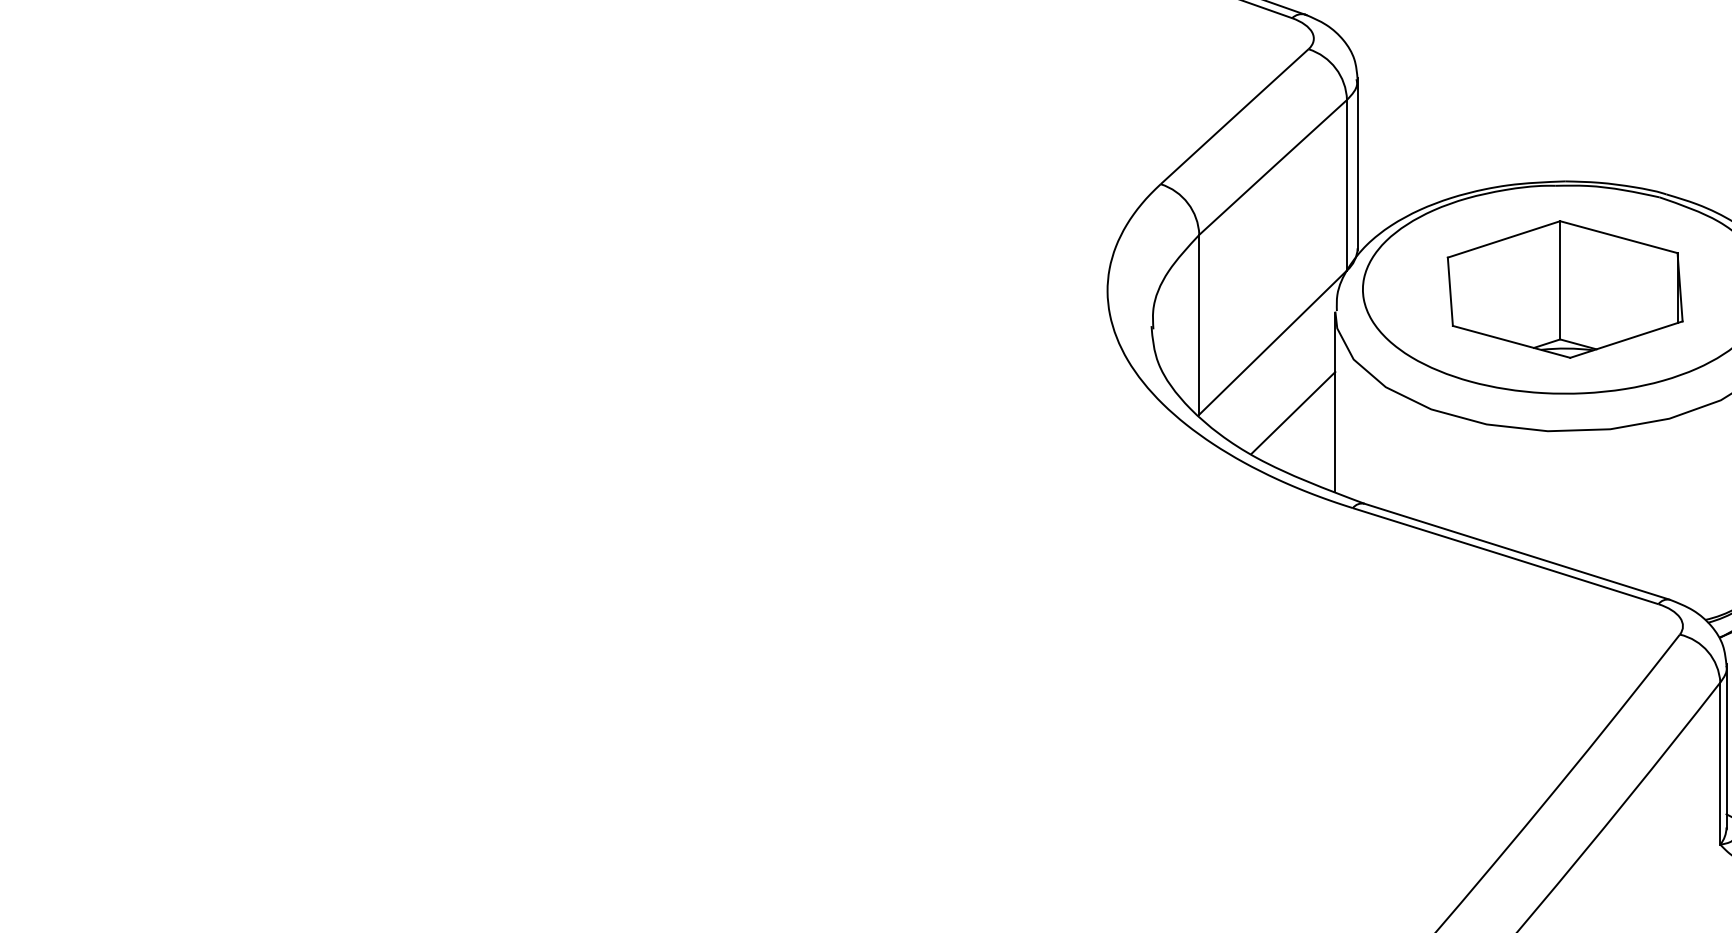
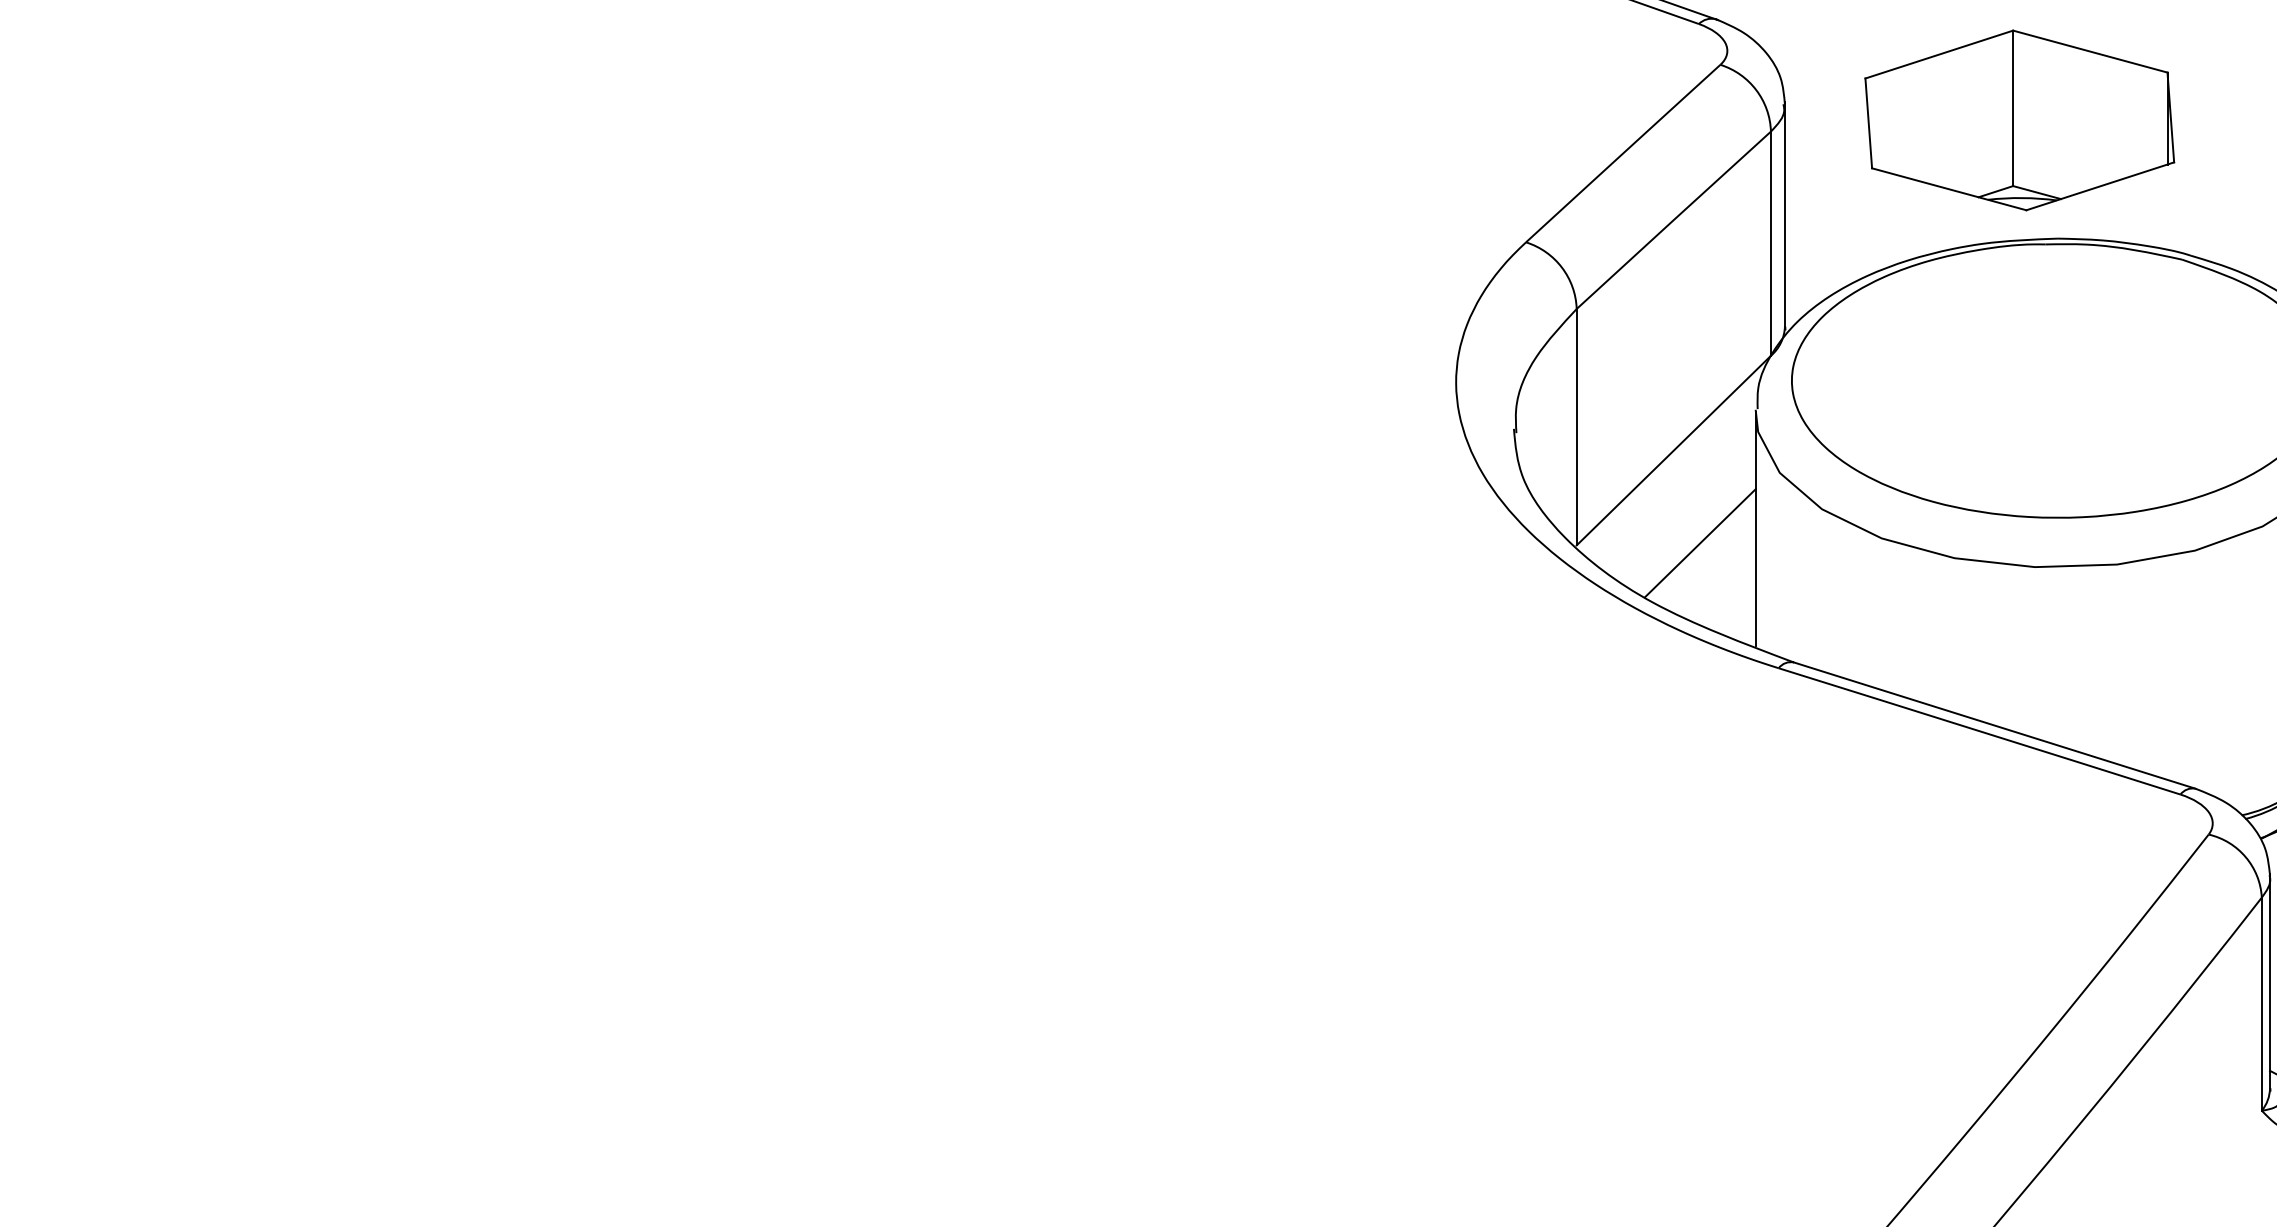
part: (1564, 289) -> (2018, 120), moved

